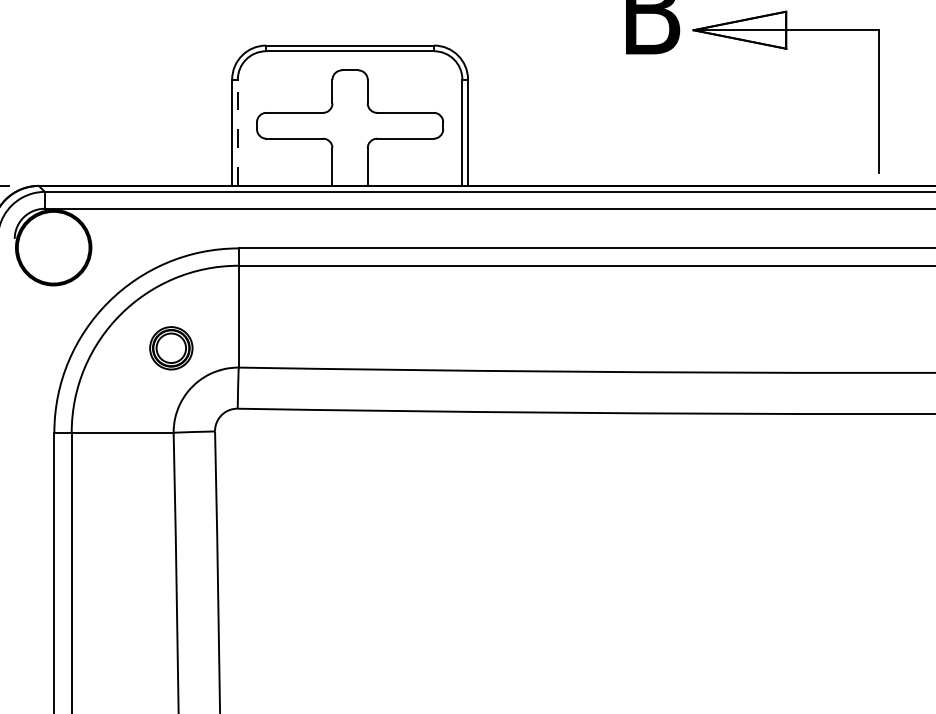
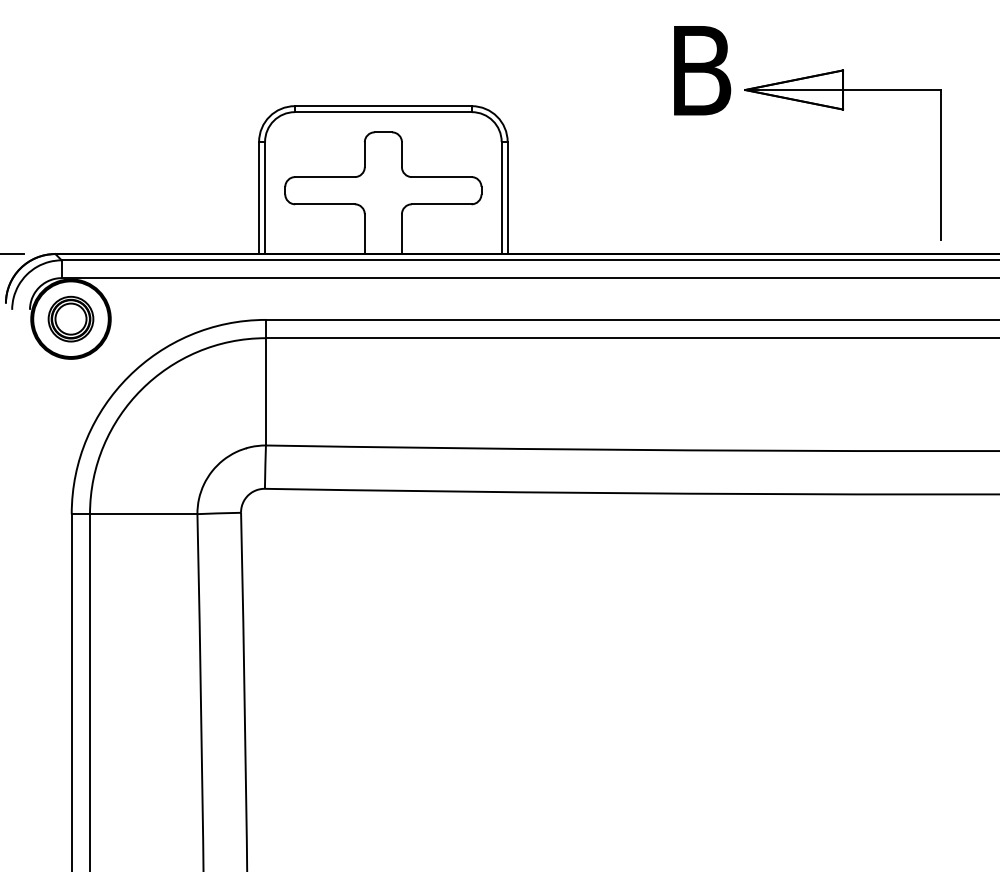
line: (238, 132) -> (265, 197), dashed -> solid
part: (170, 347) -> (70, 318), moved

